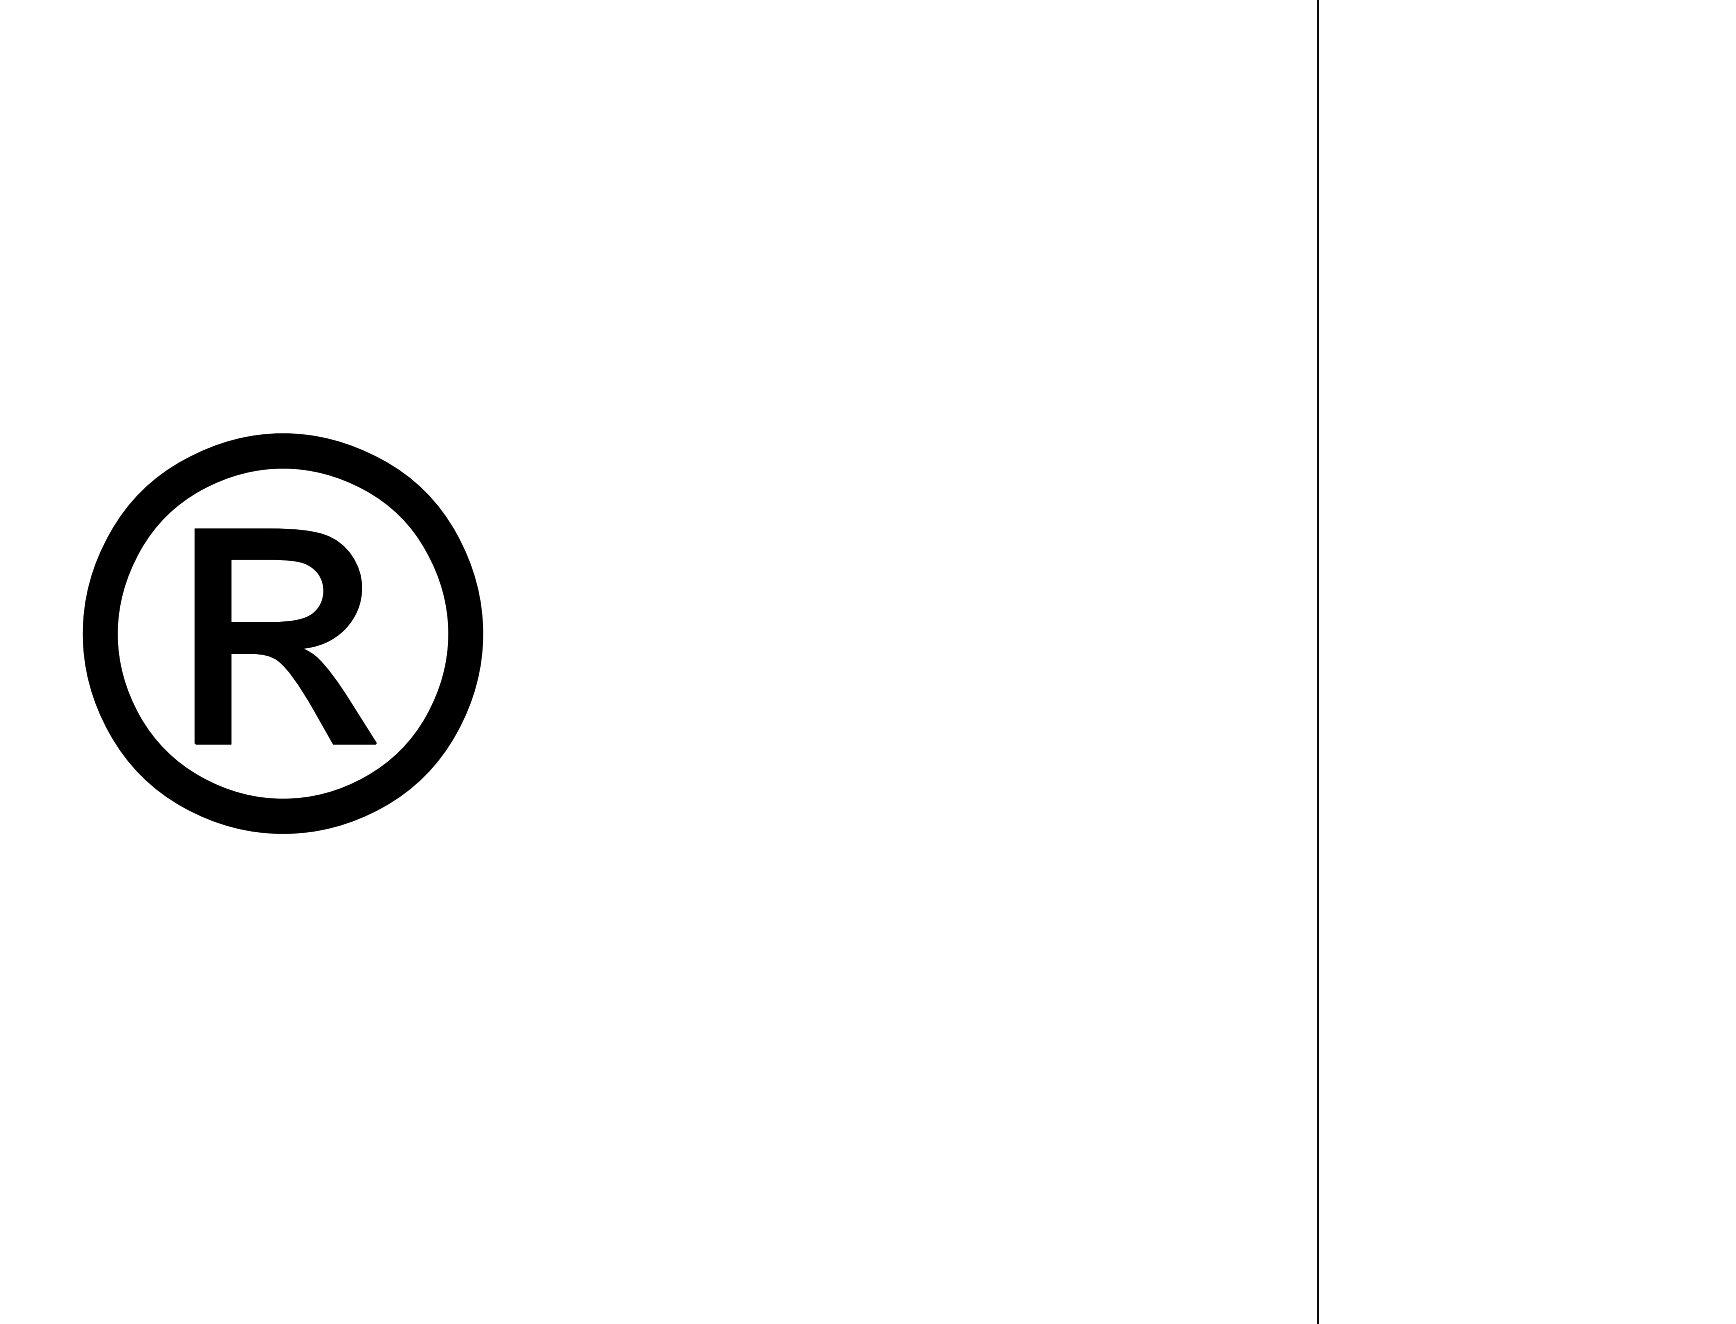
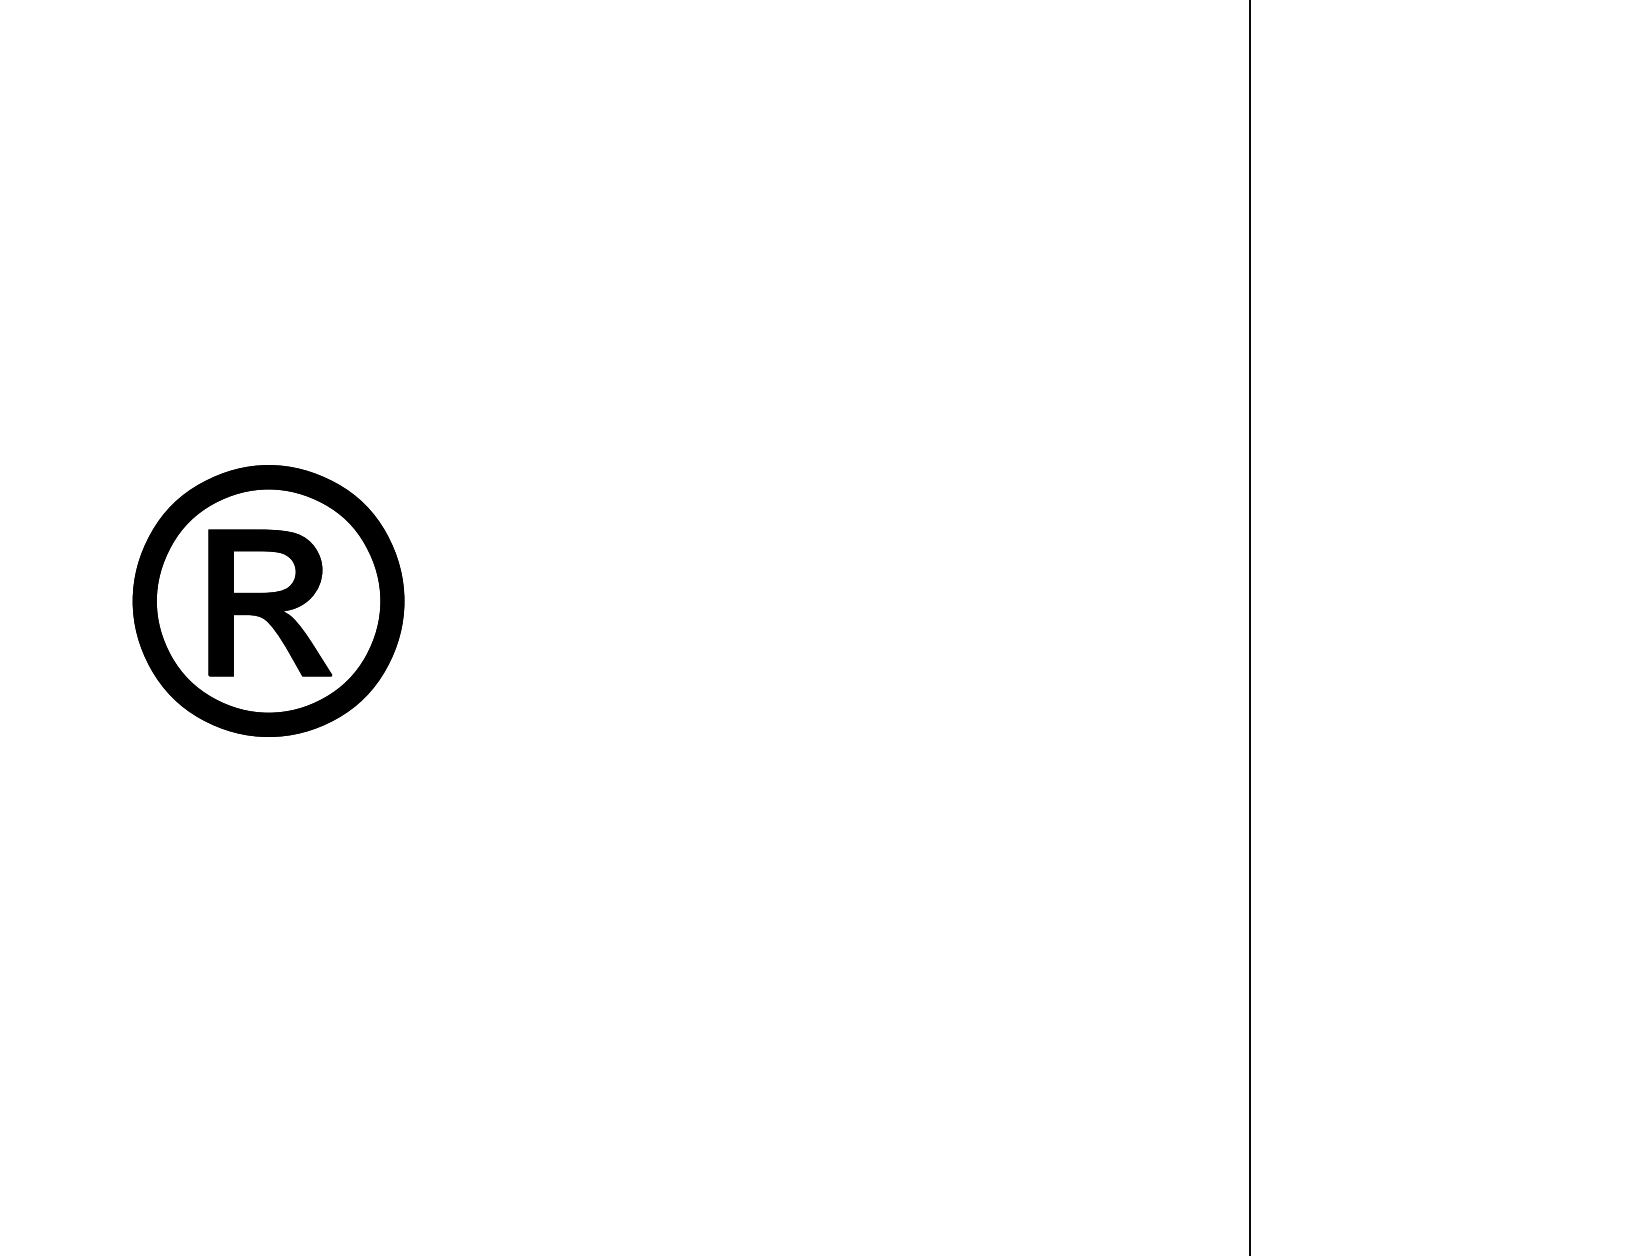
part: (283, 633) -> (268, 600), size x0.71

